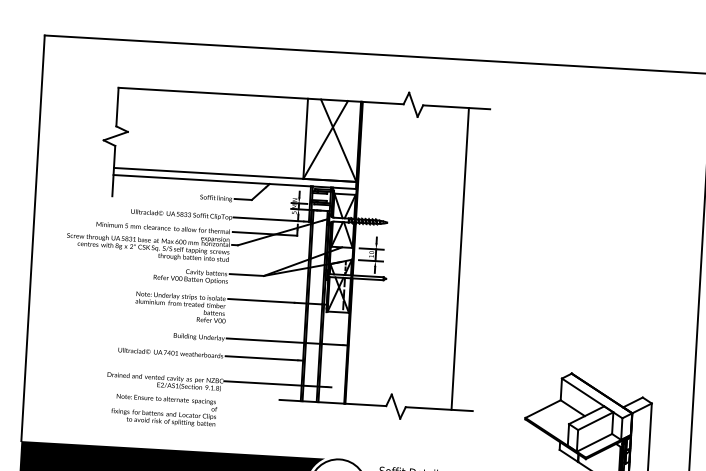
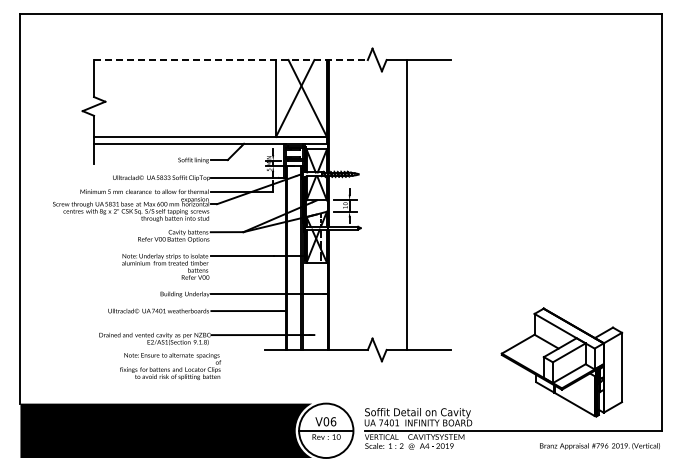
line: (260, 96) -> (230, 60), solid -> dashed
line: (460, 258) -> (406, 204), moved
text: (164, 410) -> (170, 366), moved

